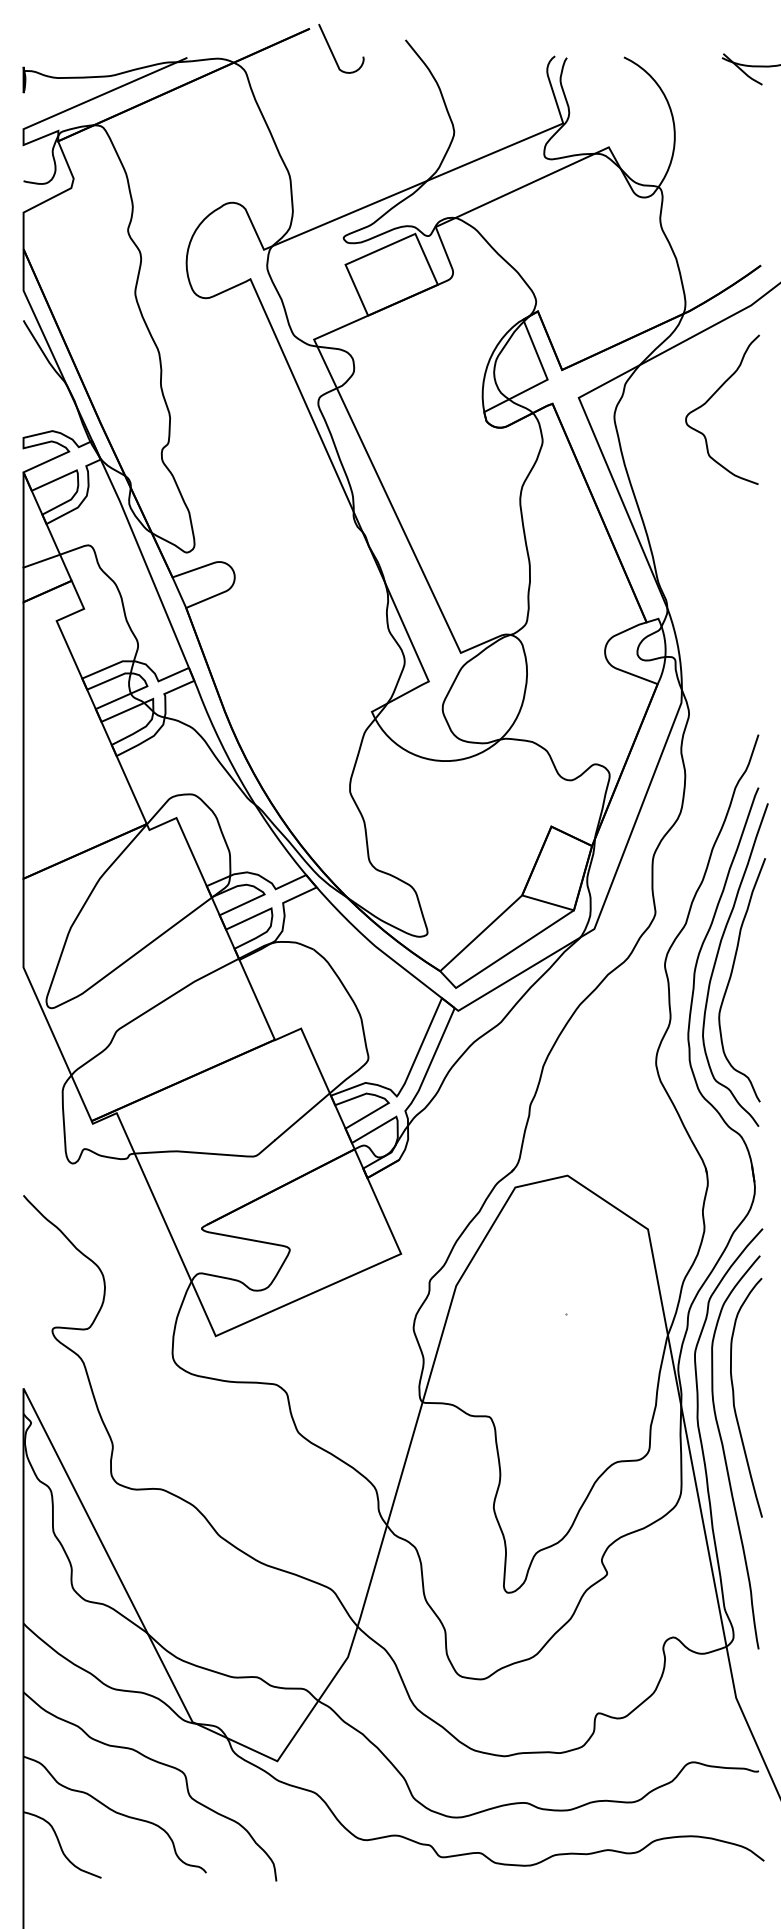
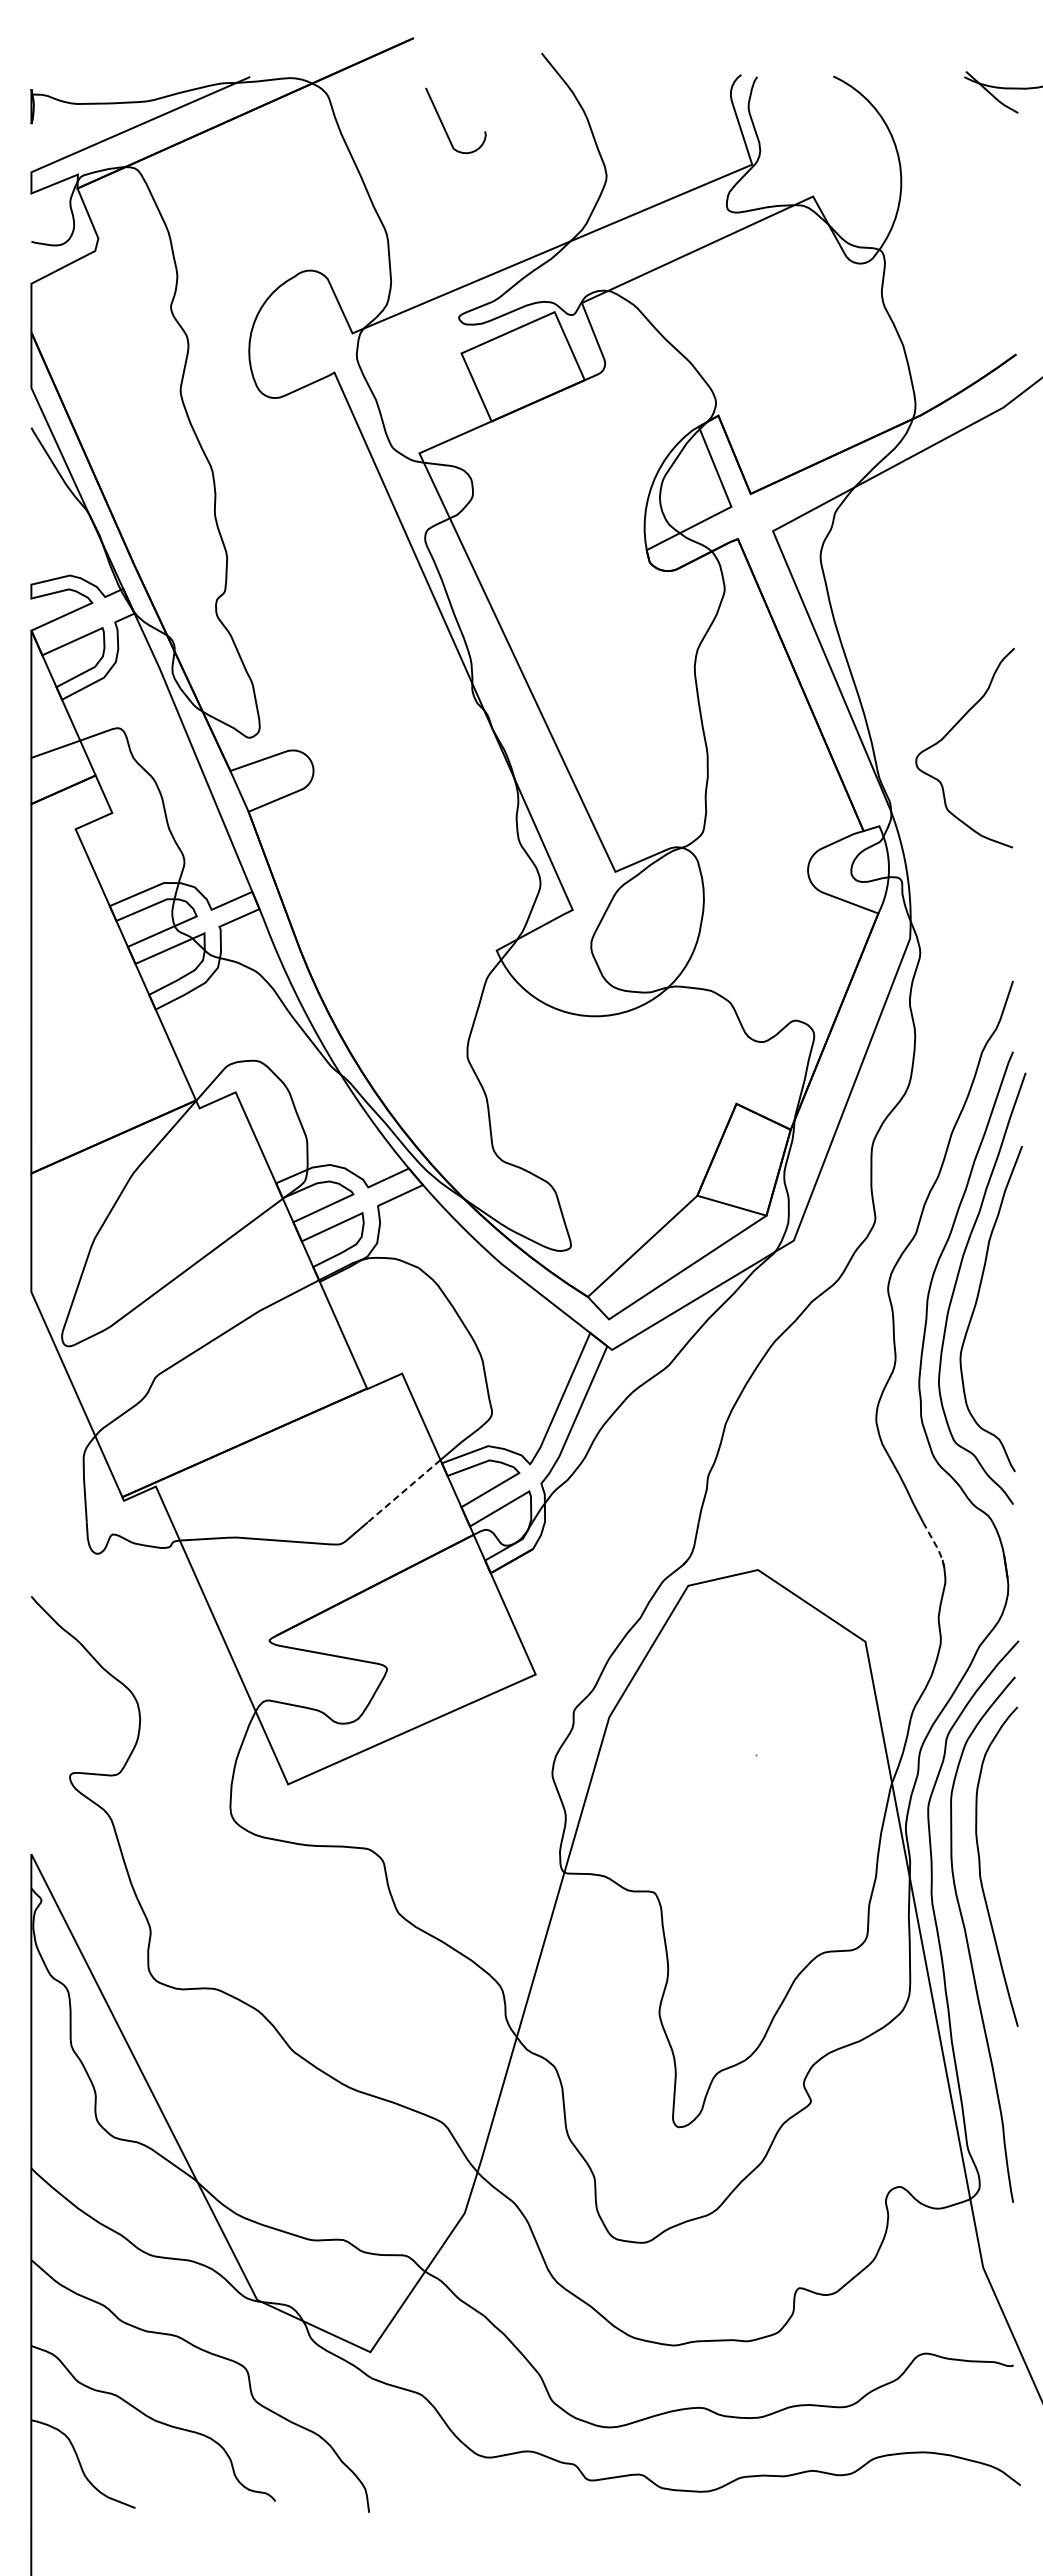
curve: (332, 50) -> (443, 123), moved
curve: (709, 400) -> (947, 735), moved
line: (302, 1116) -> (404, 1491), solid -> dashed
line: (701, 1157) -> (936, 1545), solid -> dashed

